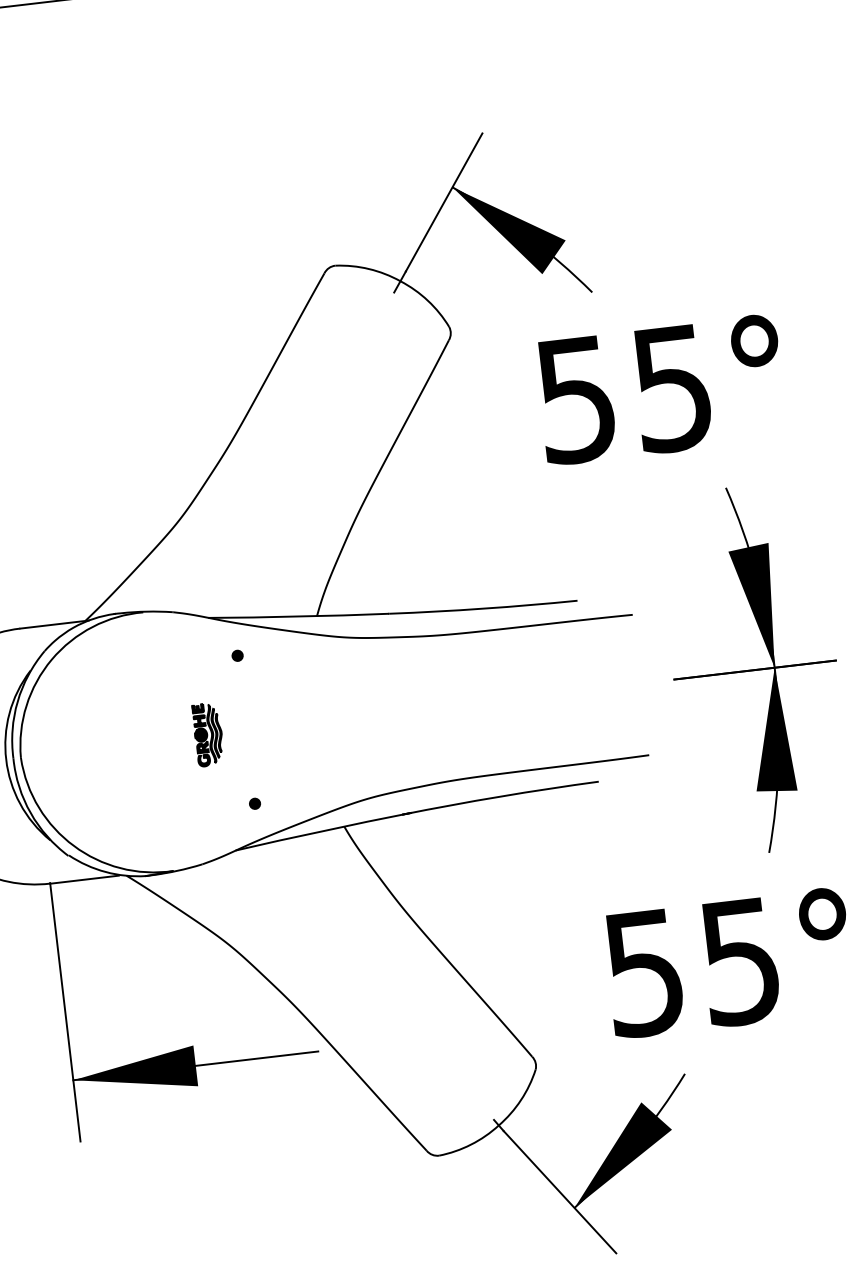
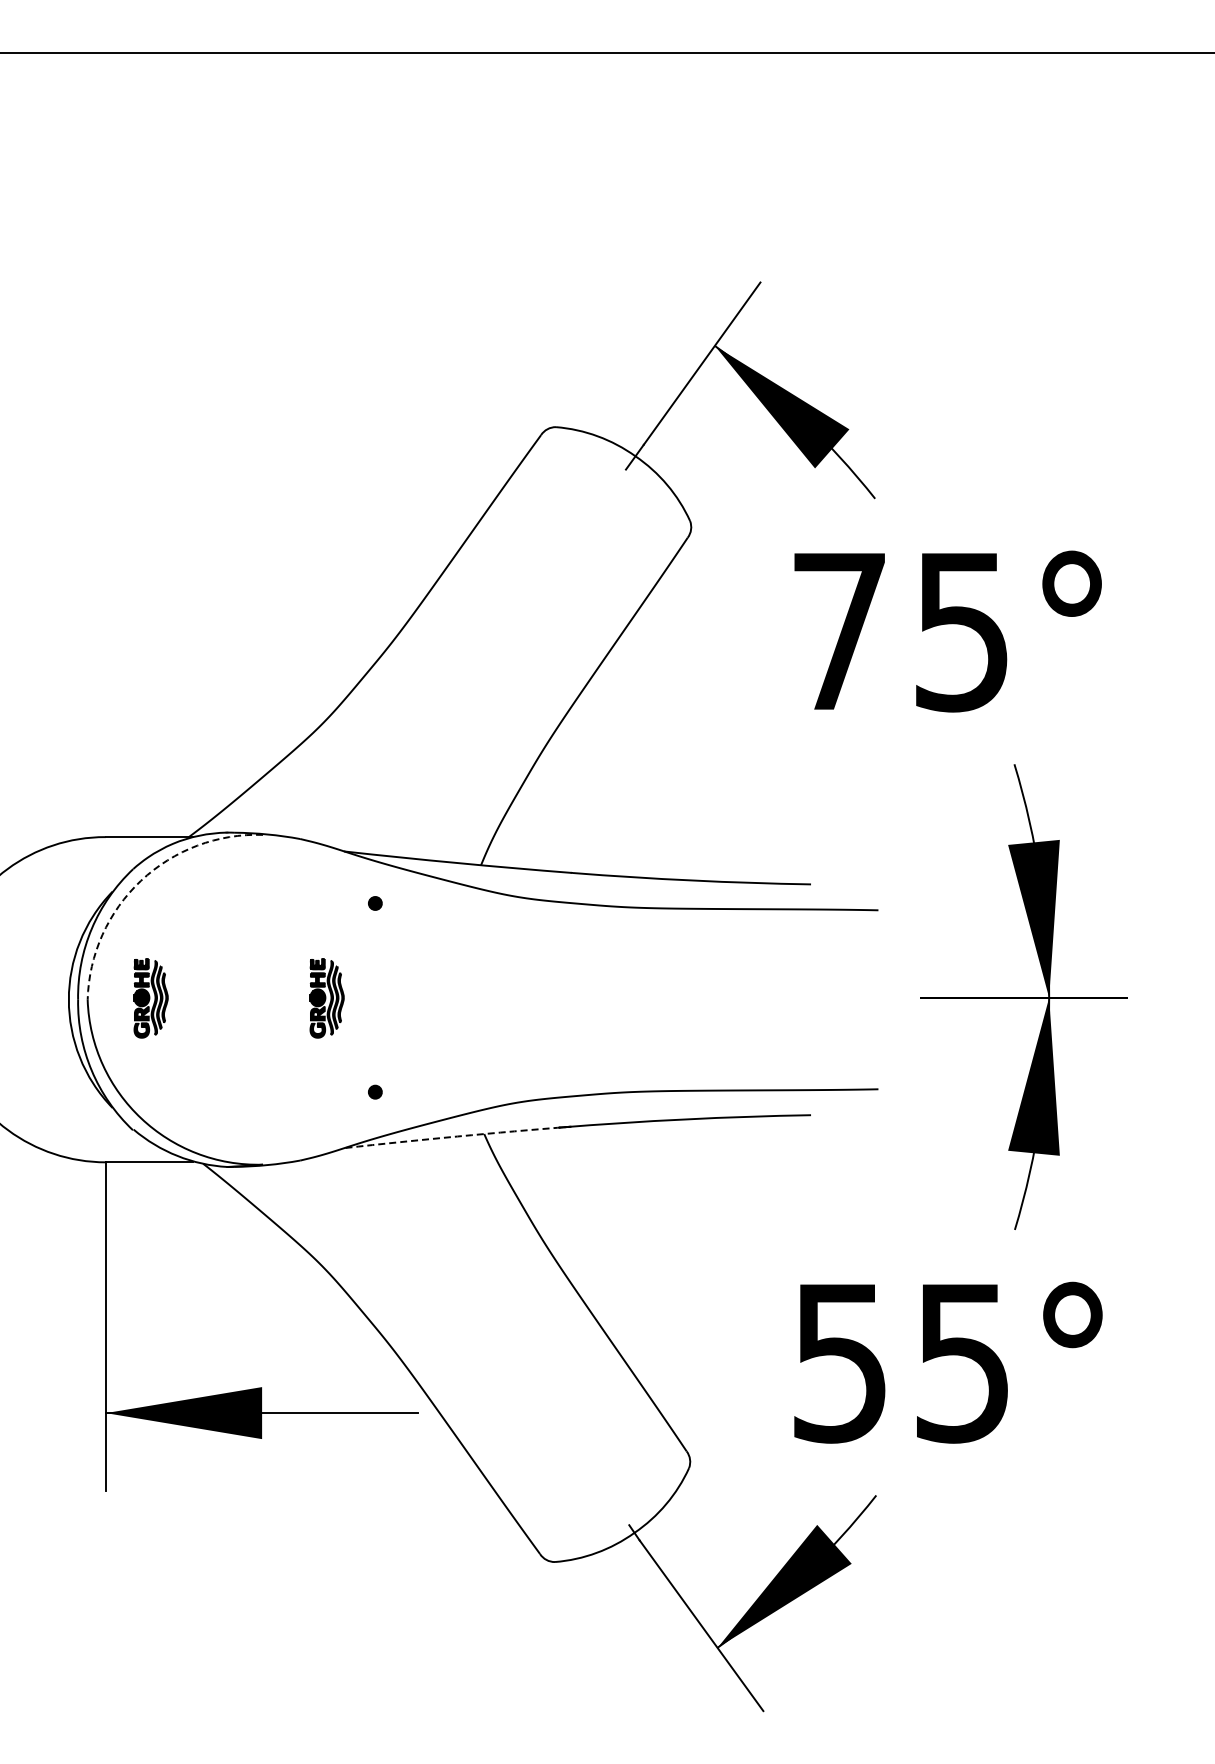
text: (575, 400) -> (838, 632), 55° -> 75°
arc: (52, 659) -> (141, 880), solid -> dashed
part: (70, 751) -> (150, 998), added
arc: (323, 830) -> (457, 1136), solid -> dashed

